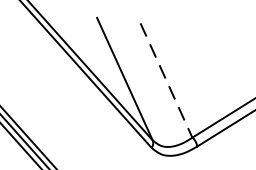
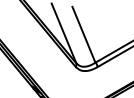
line: (167, 81) -> (84, 35), dashed -> solid

